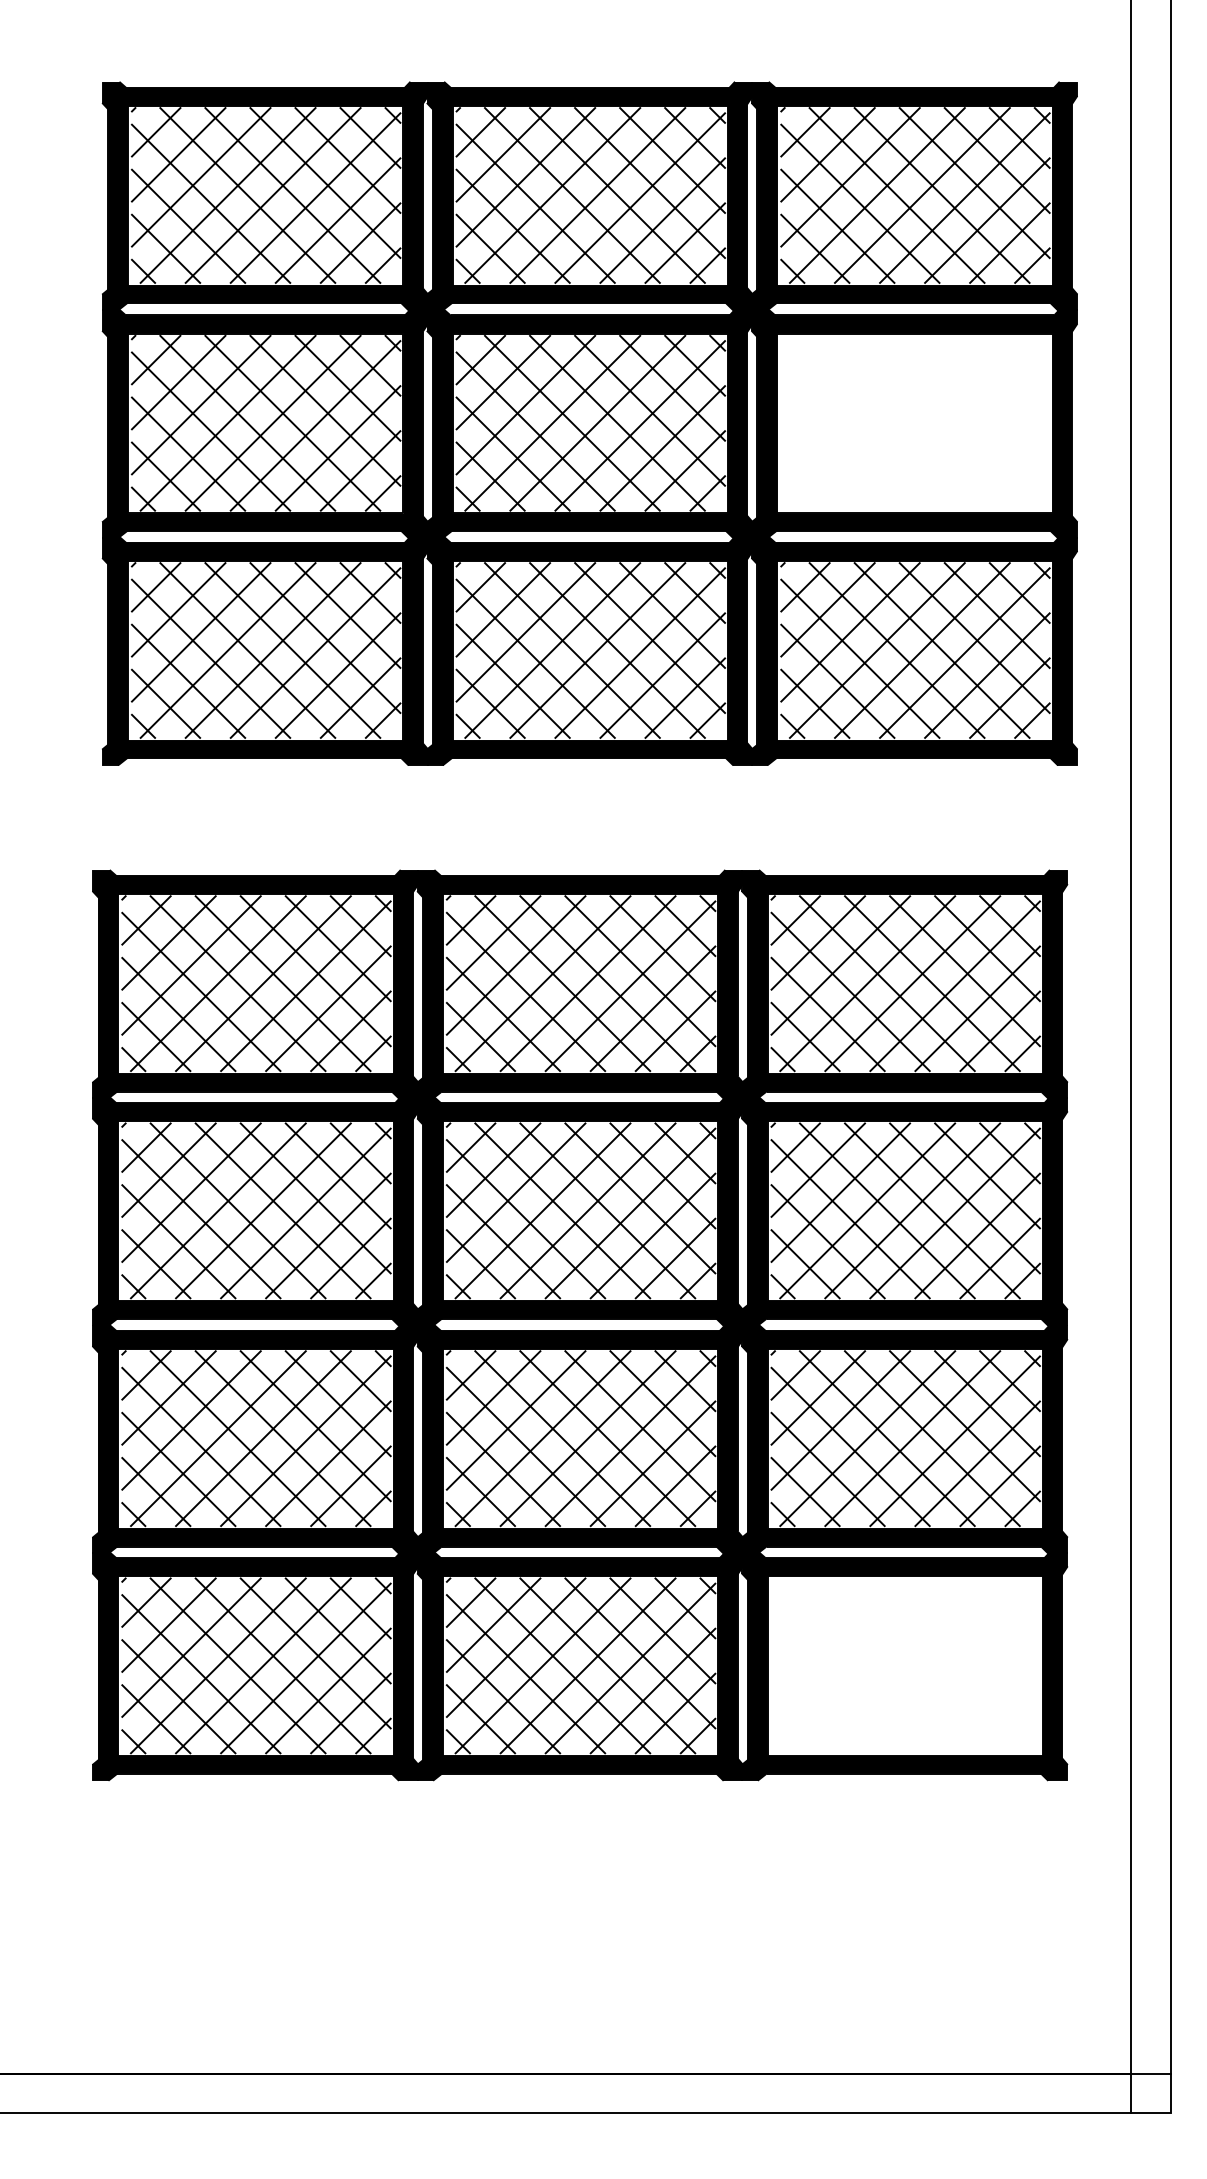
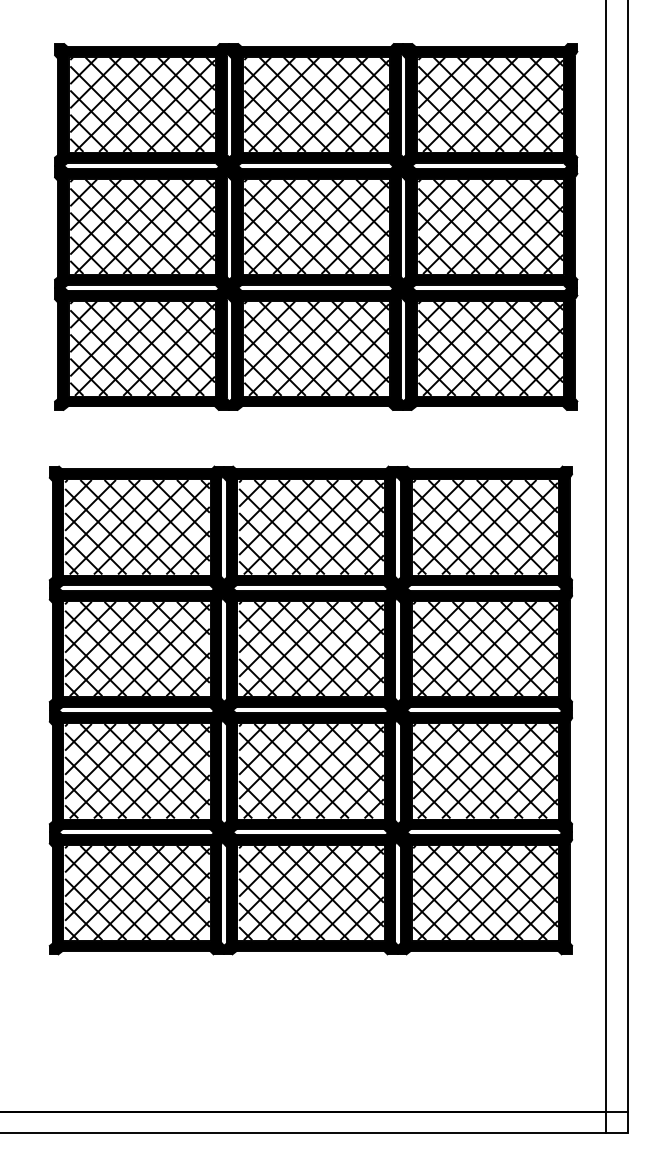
hatch: (914, 422) -> (490, 226), added
hatch: (905, 1664) -> (485, 892), added

